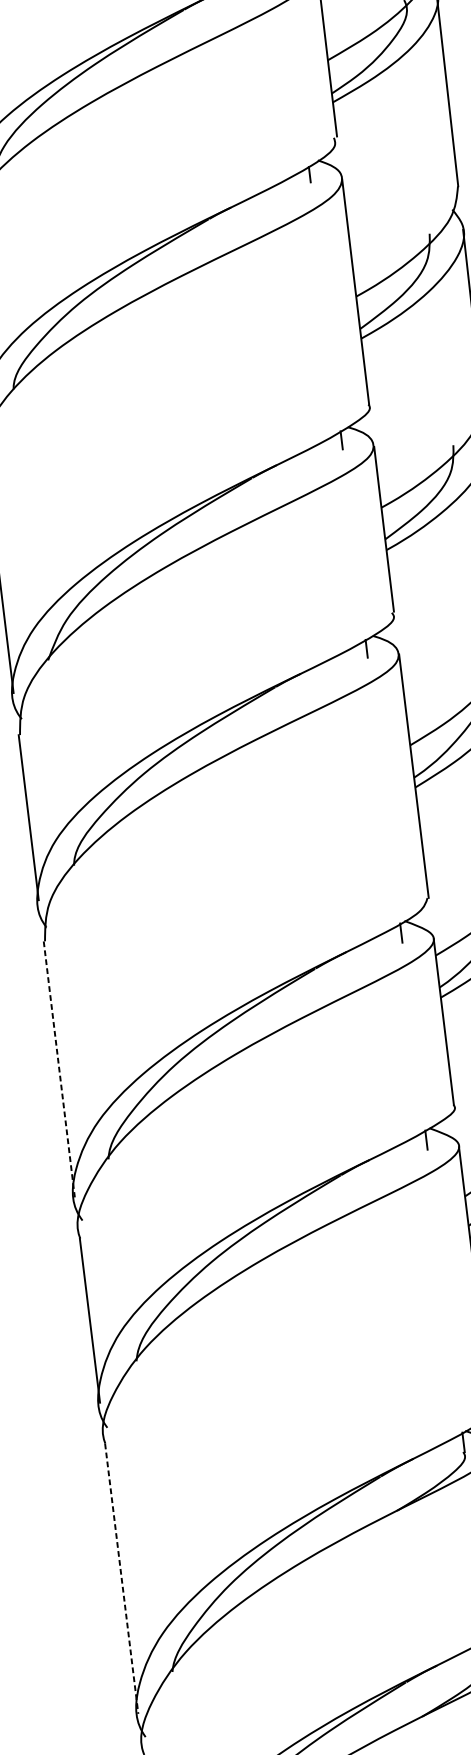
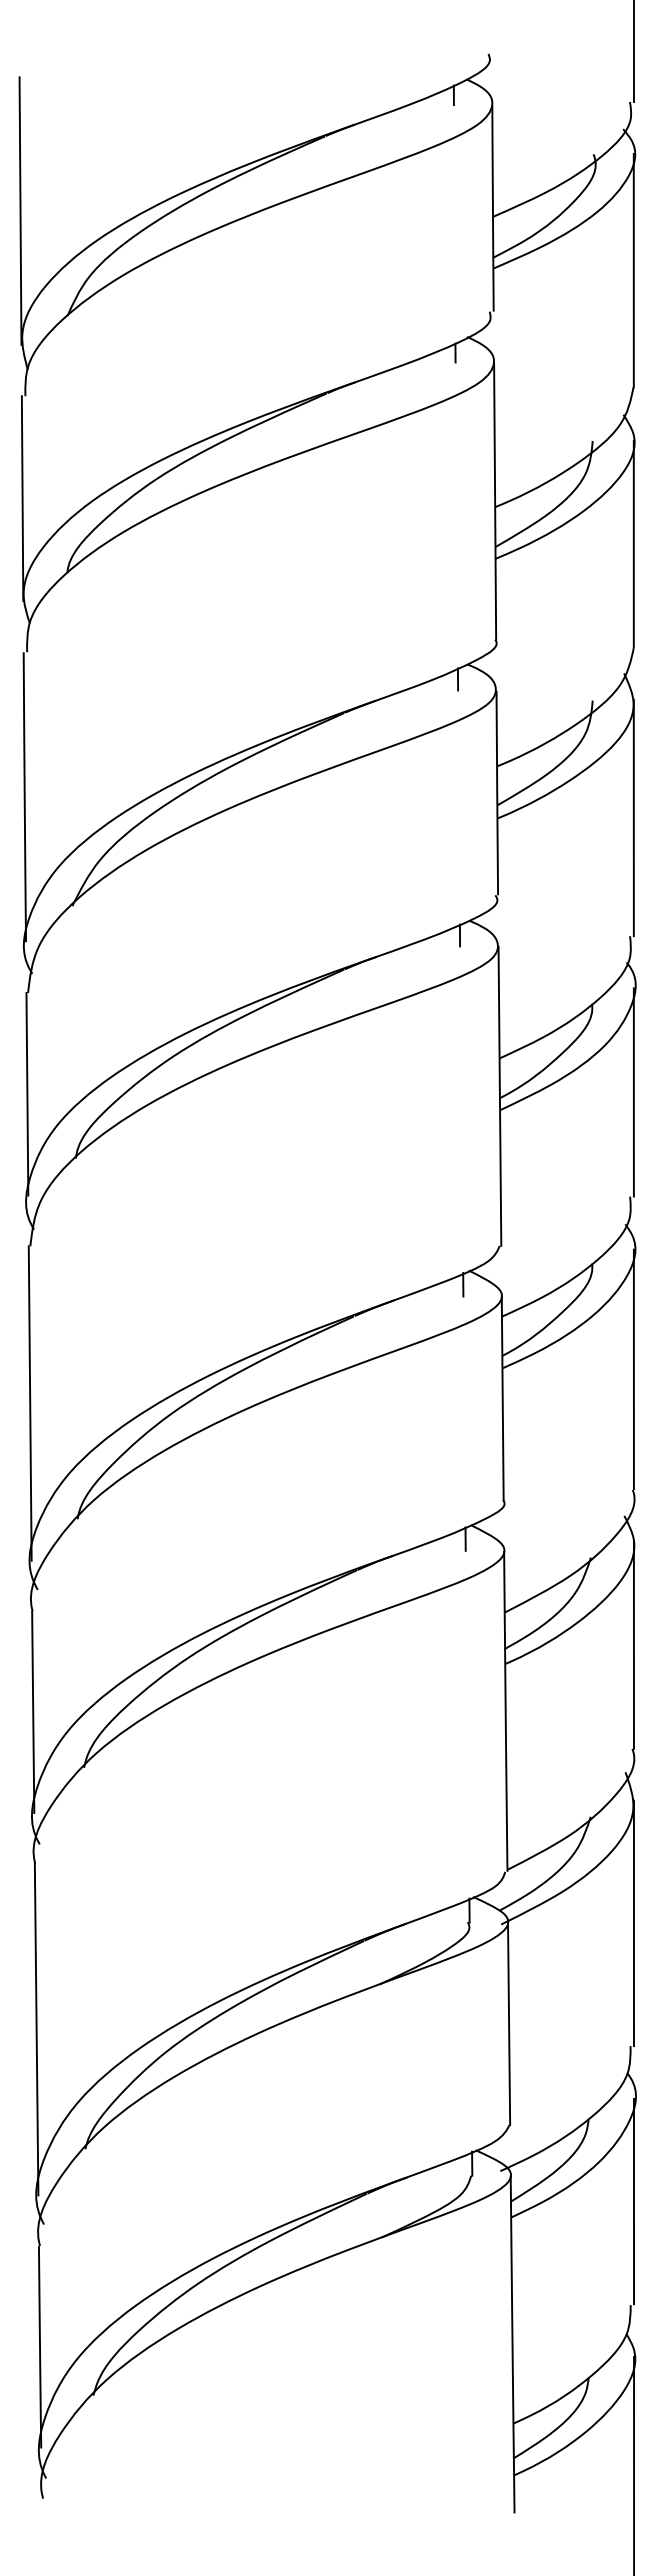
line: (59, 1070) -> (30, 1404), dashed -> solid
line: (121, 1578) -> (36, 2029), dashed -> solid

